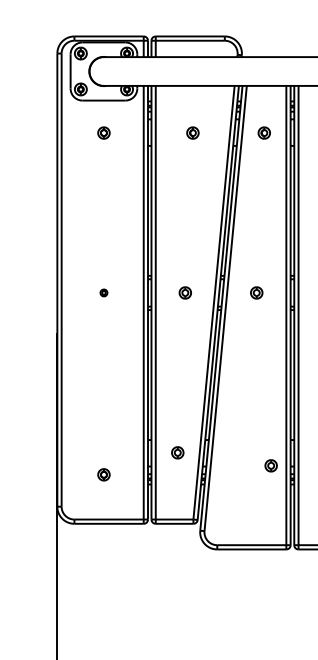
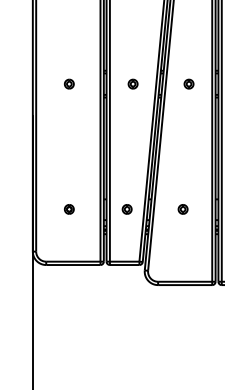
part: (103, 292) -> (68, 83), size x1.67
part: (270, 465) -> (182, 209), moved
part: (103, 474) -> (68, 209), moved

